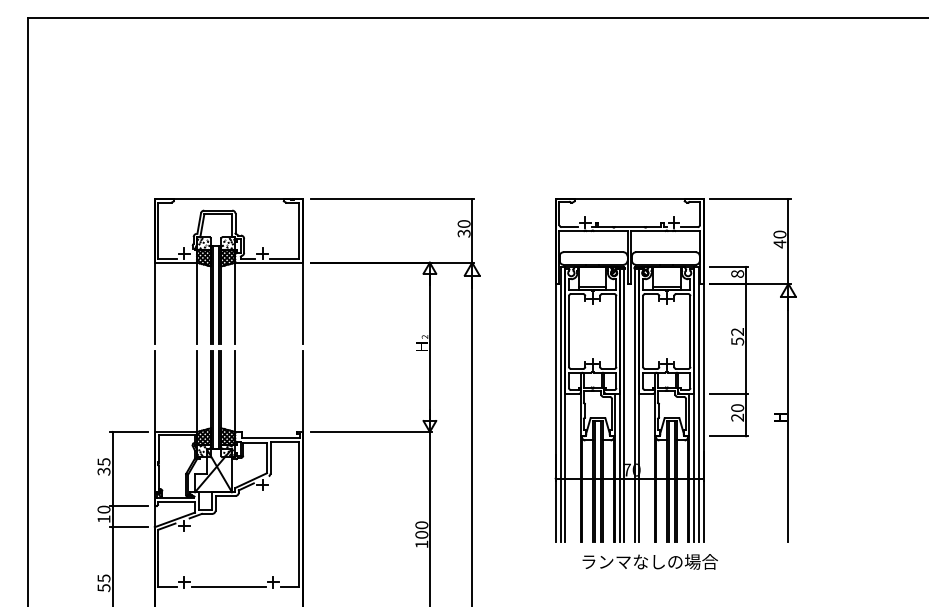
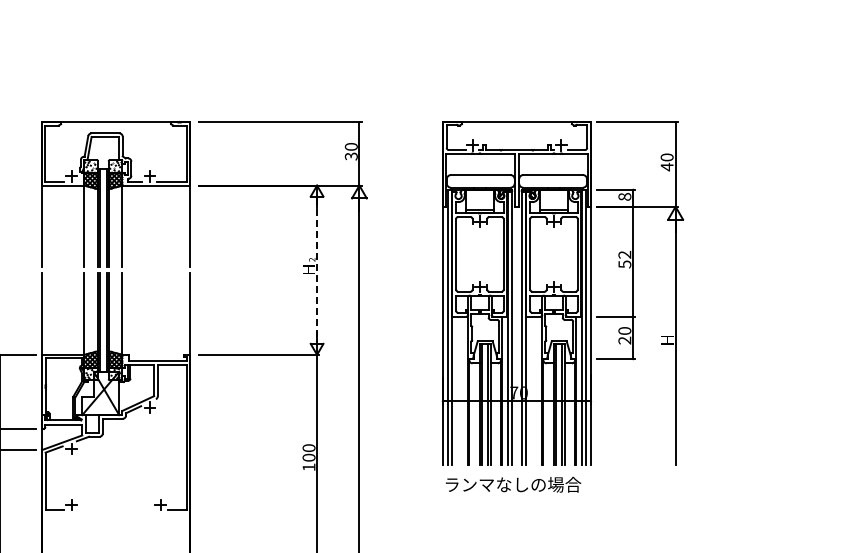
line: (429, 347) -> (316, 270), solid -> dashed
text: (649, 561) -> (512, 484), moved
line: (228, 587) -> (115, 510), removed

